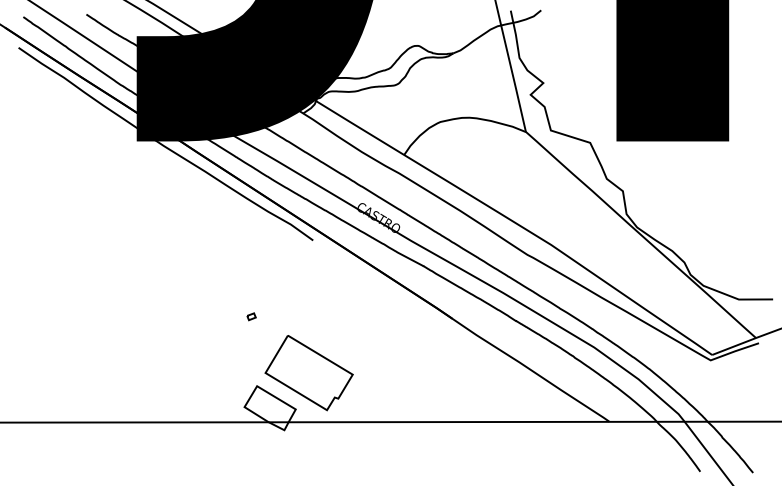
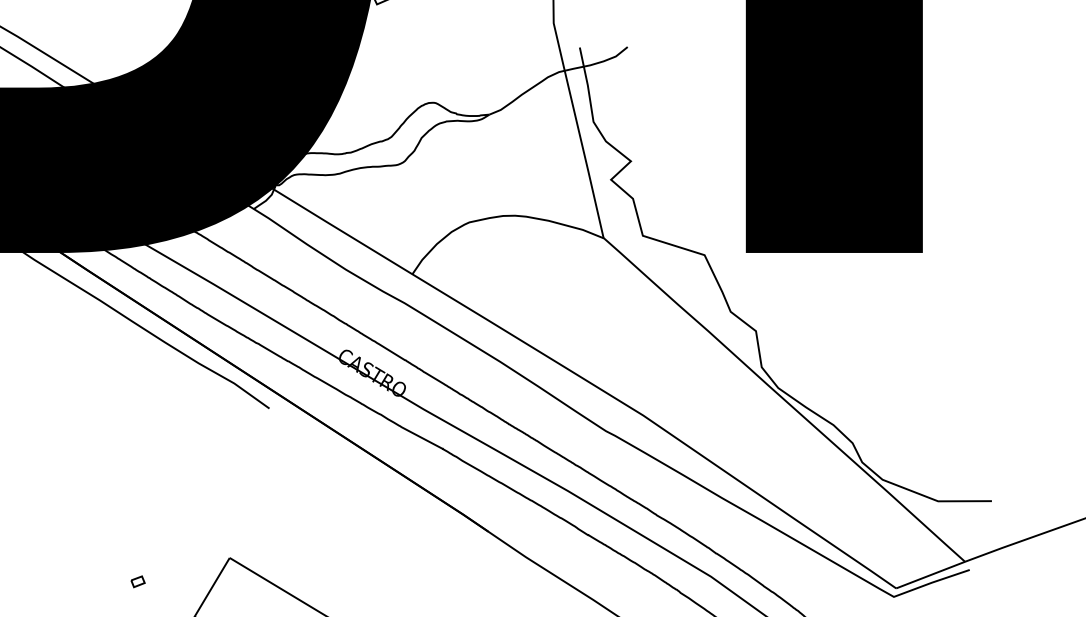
part: (251, 316) -> (137, 581), moved

